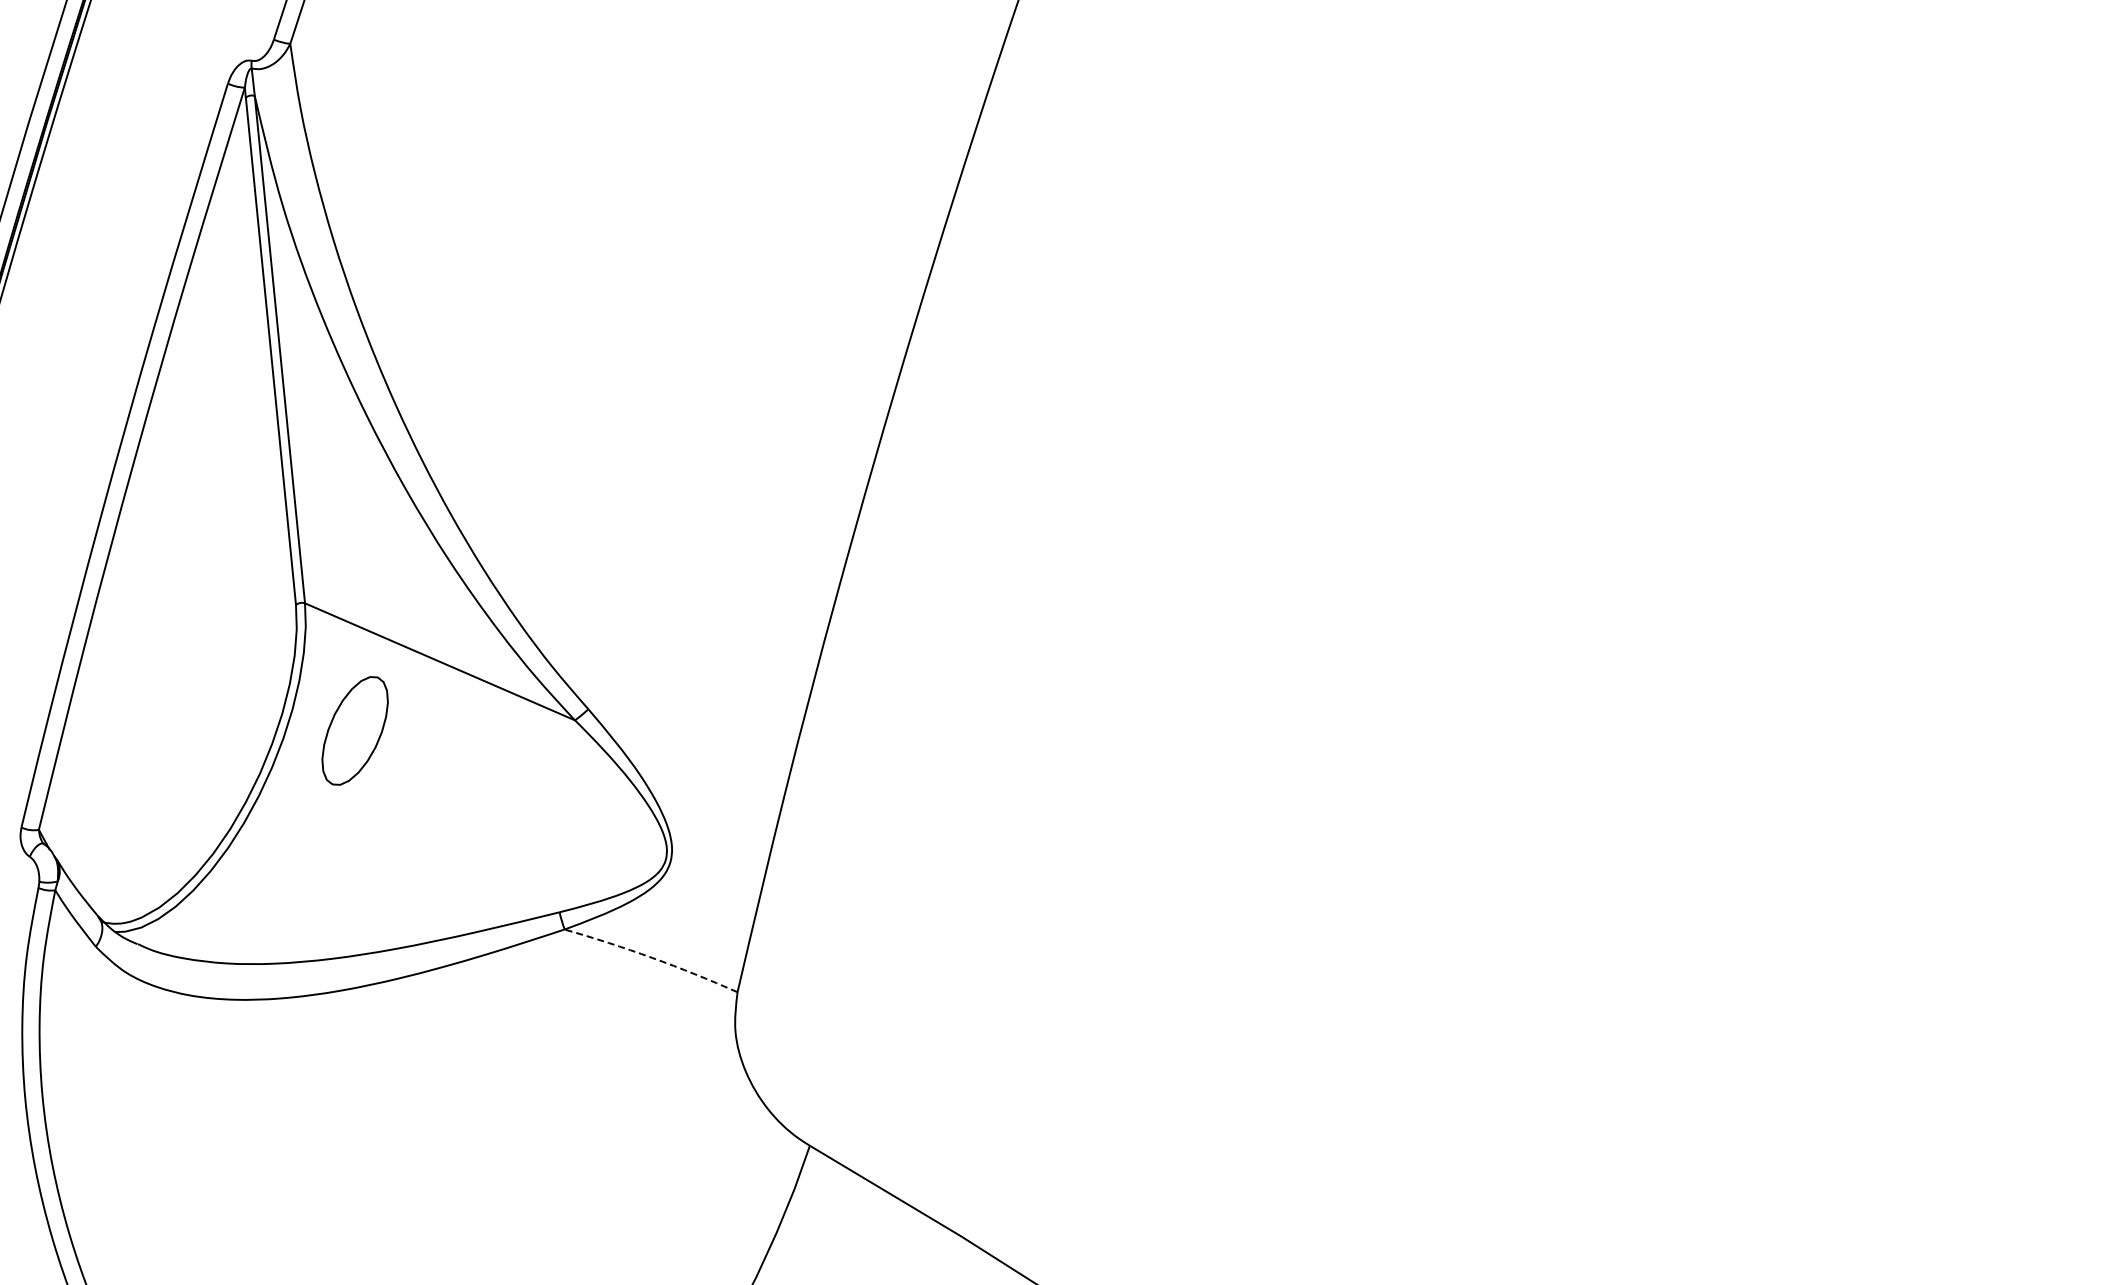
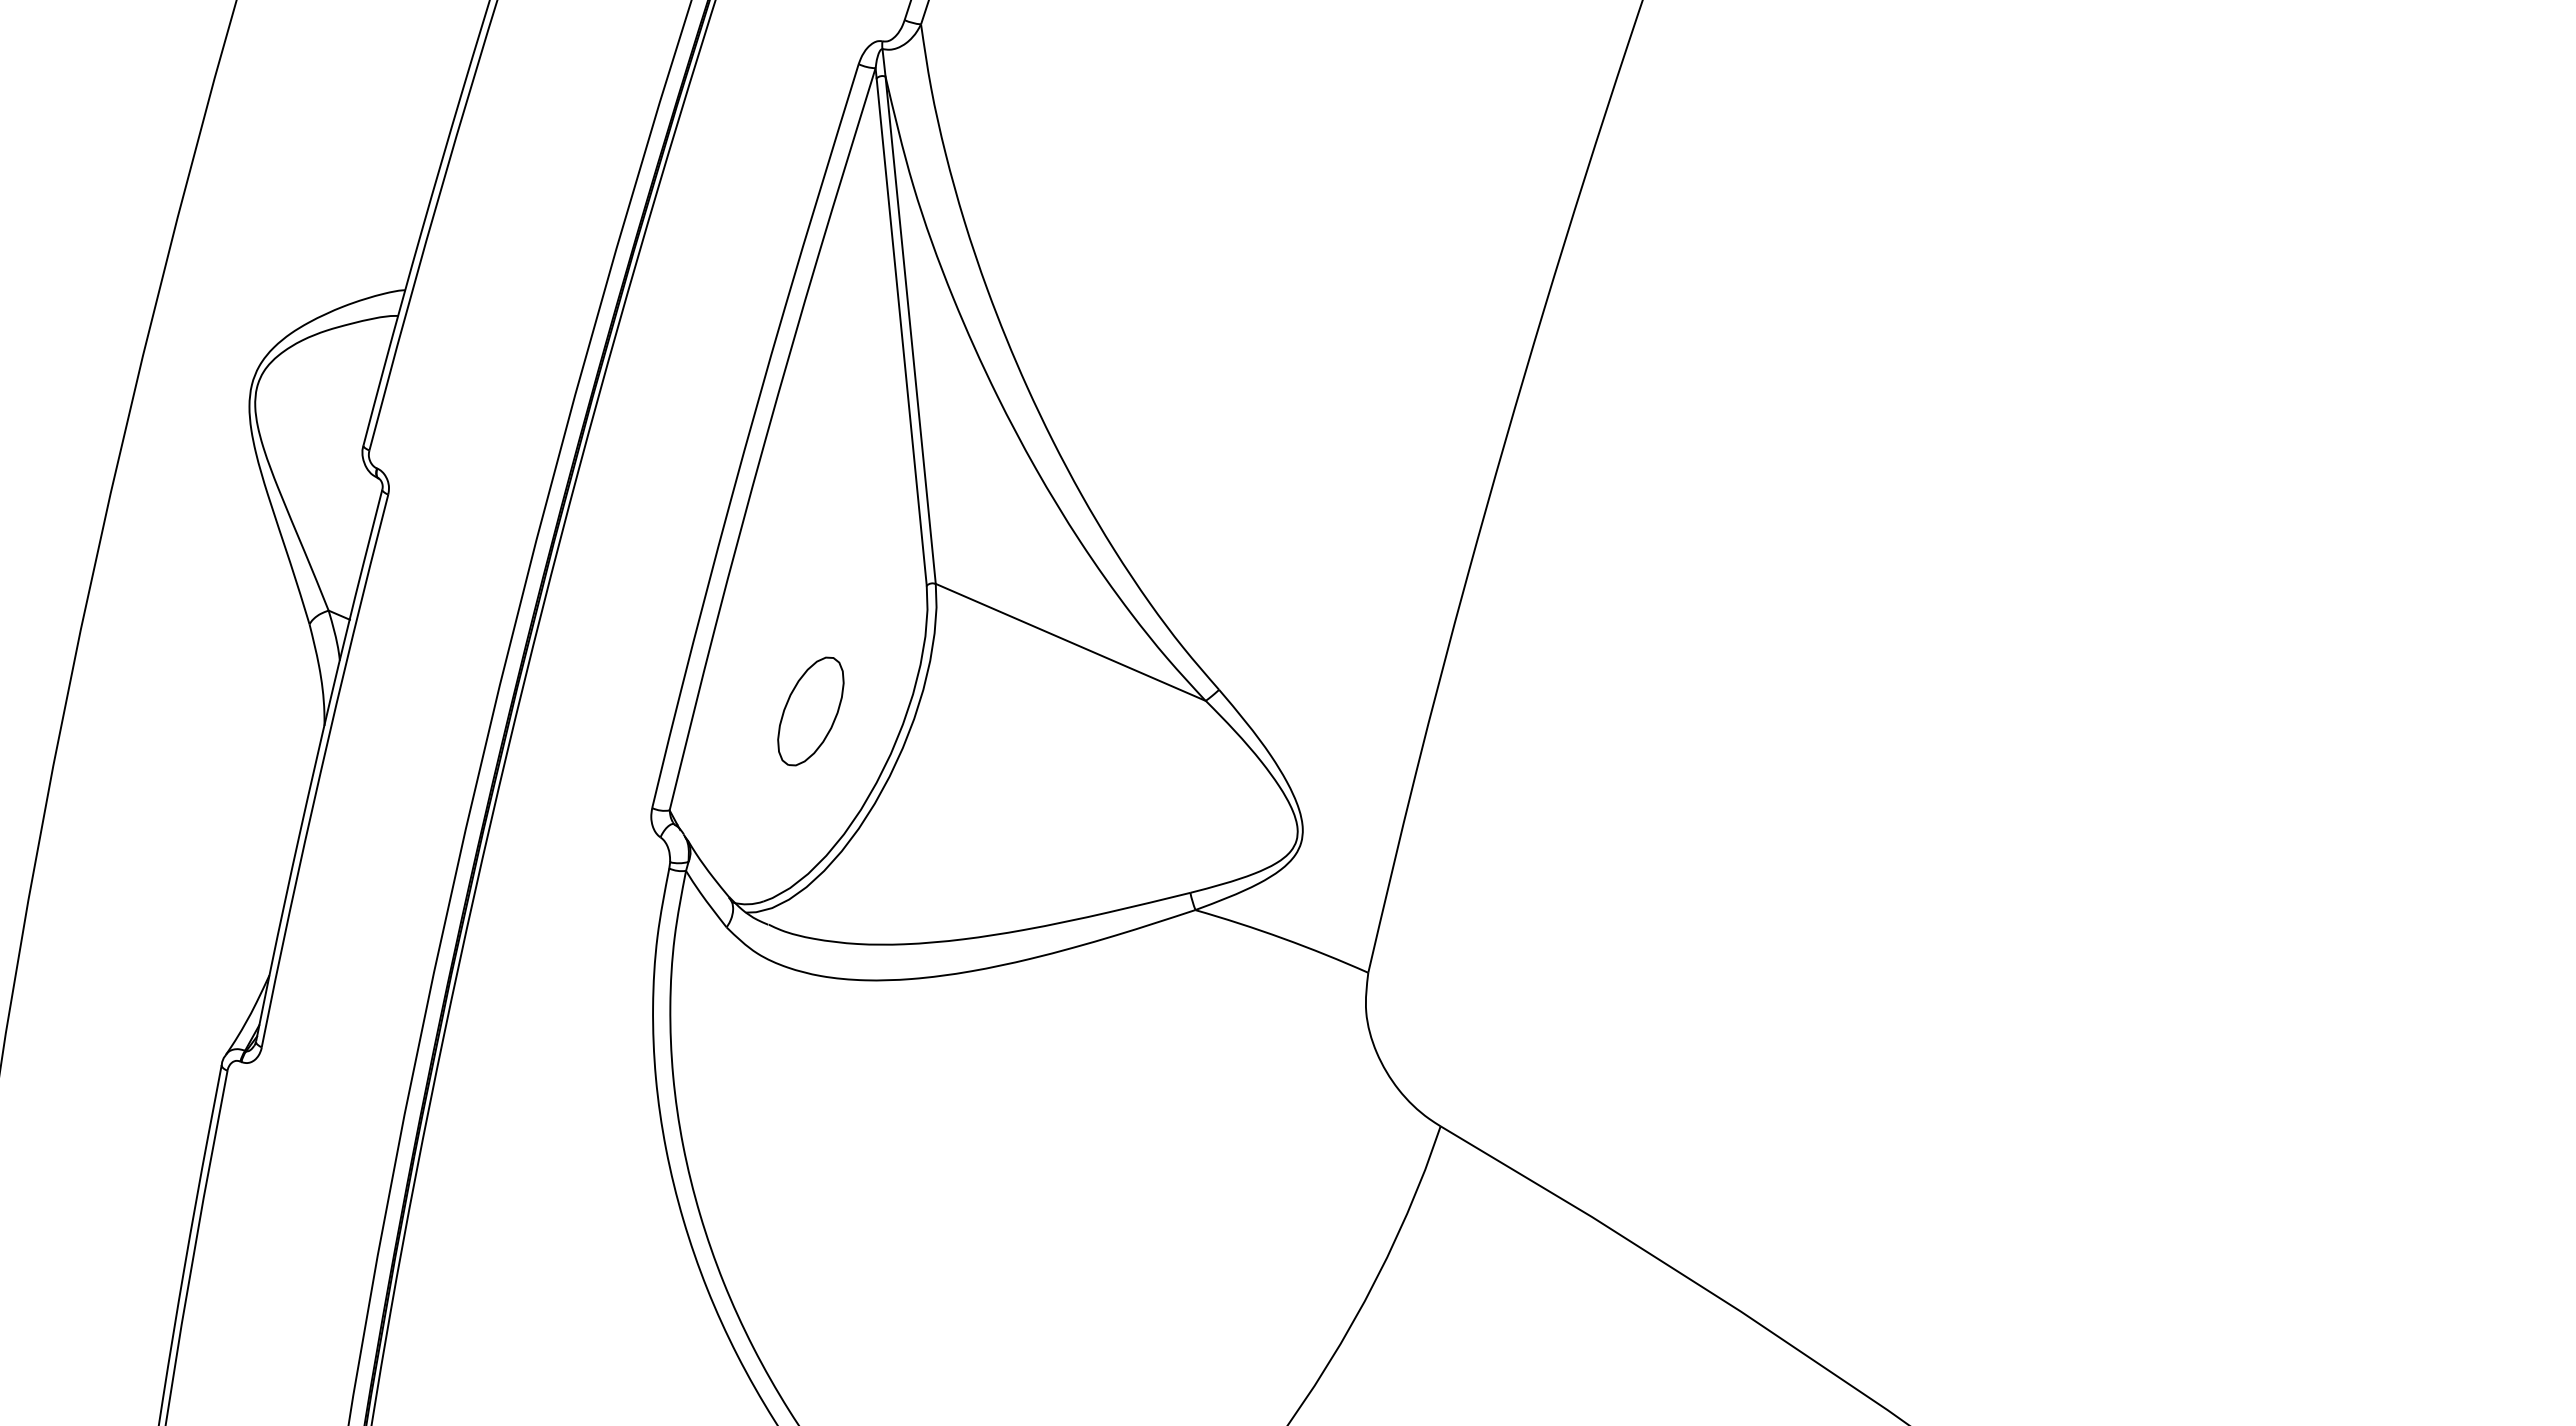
part: (354, 730) -> (810, 711), moved
arc: (651, 957) -> (1282, 938), dashed -> solid

